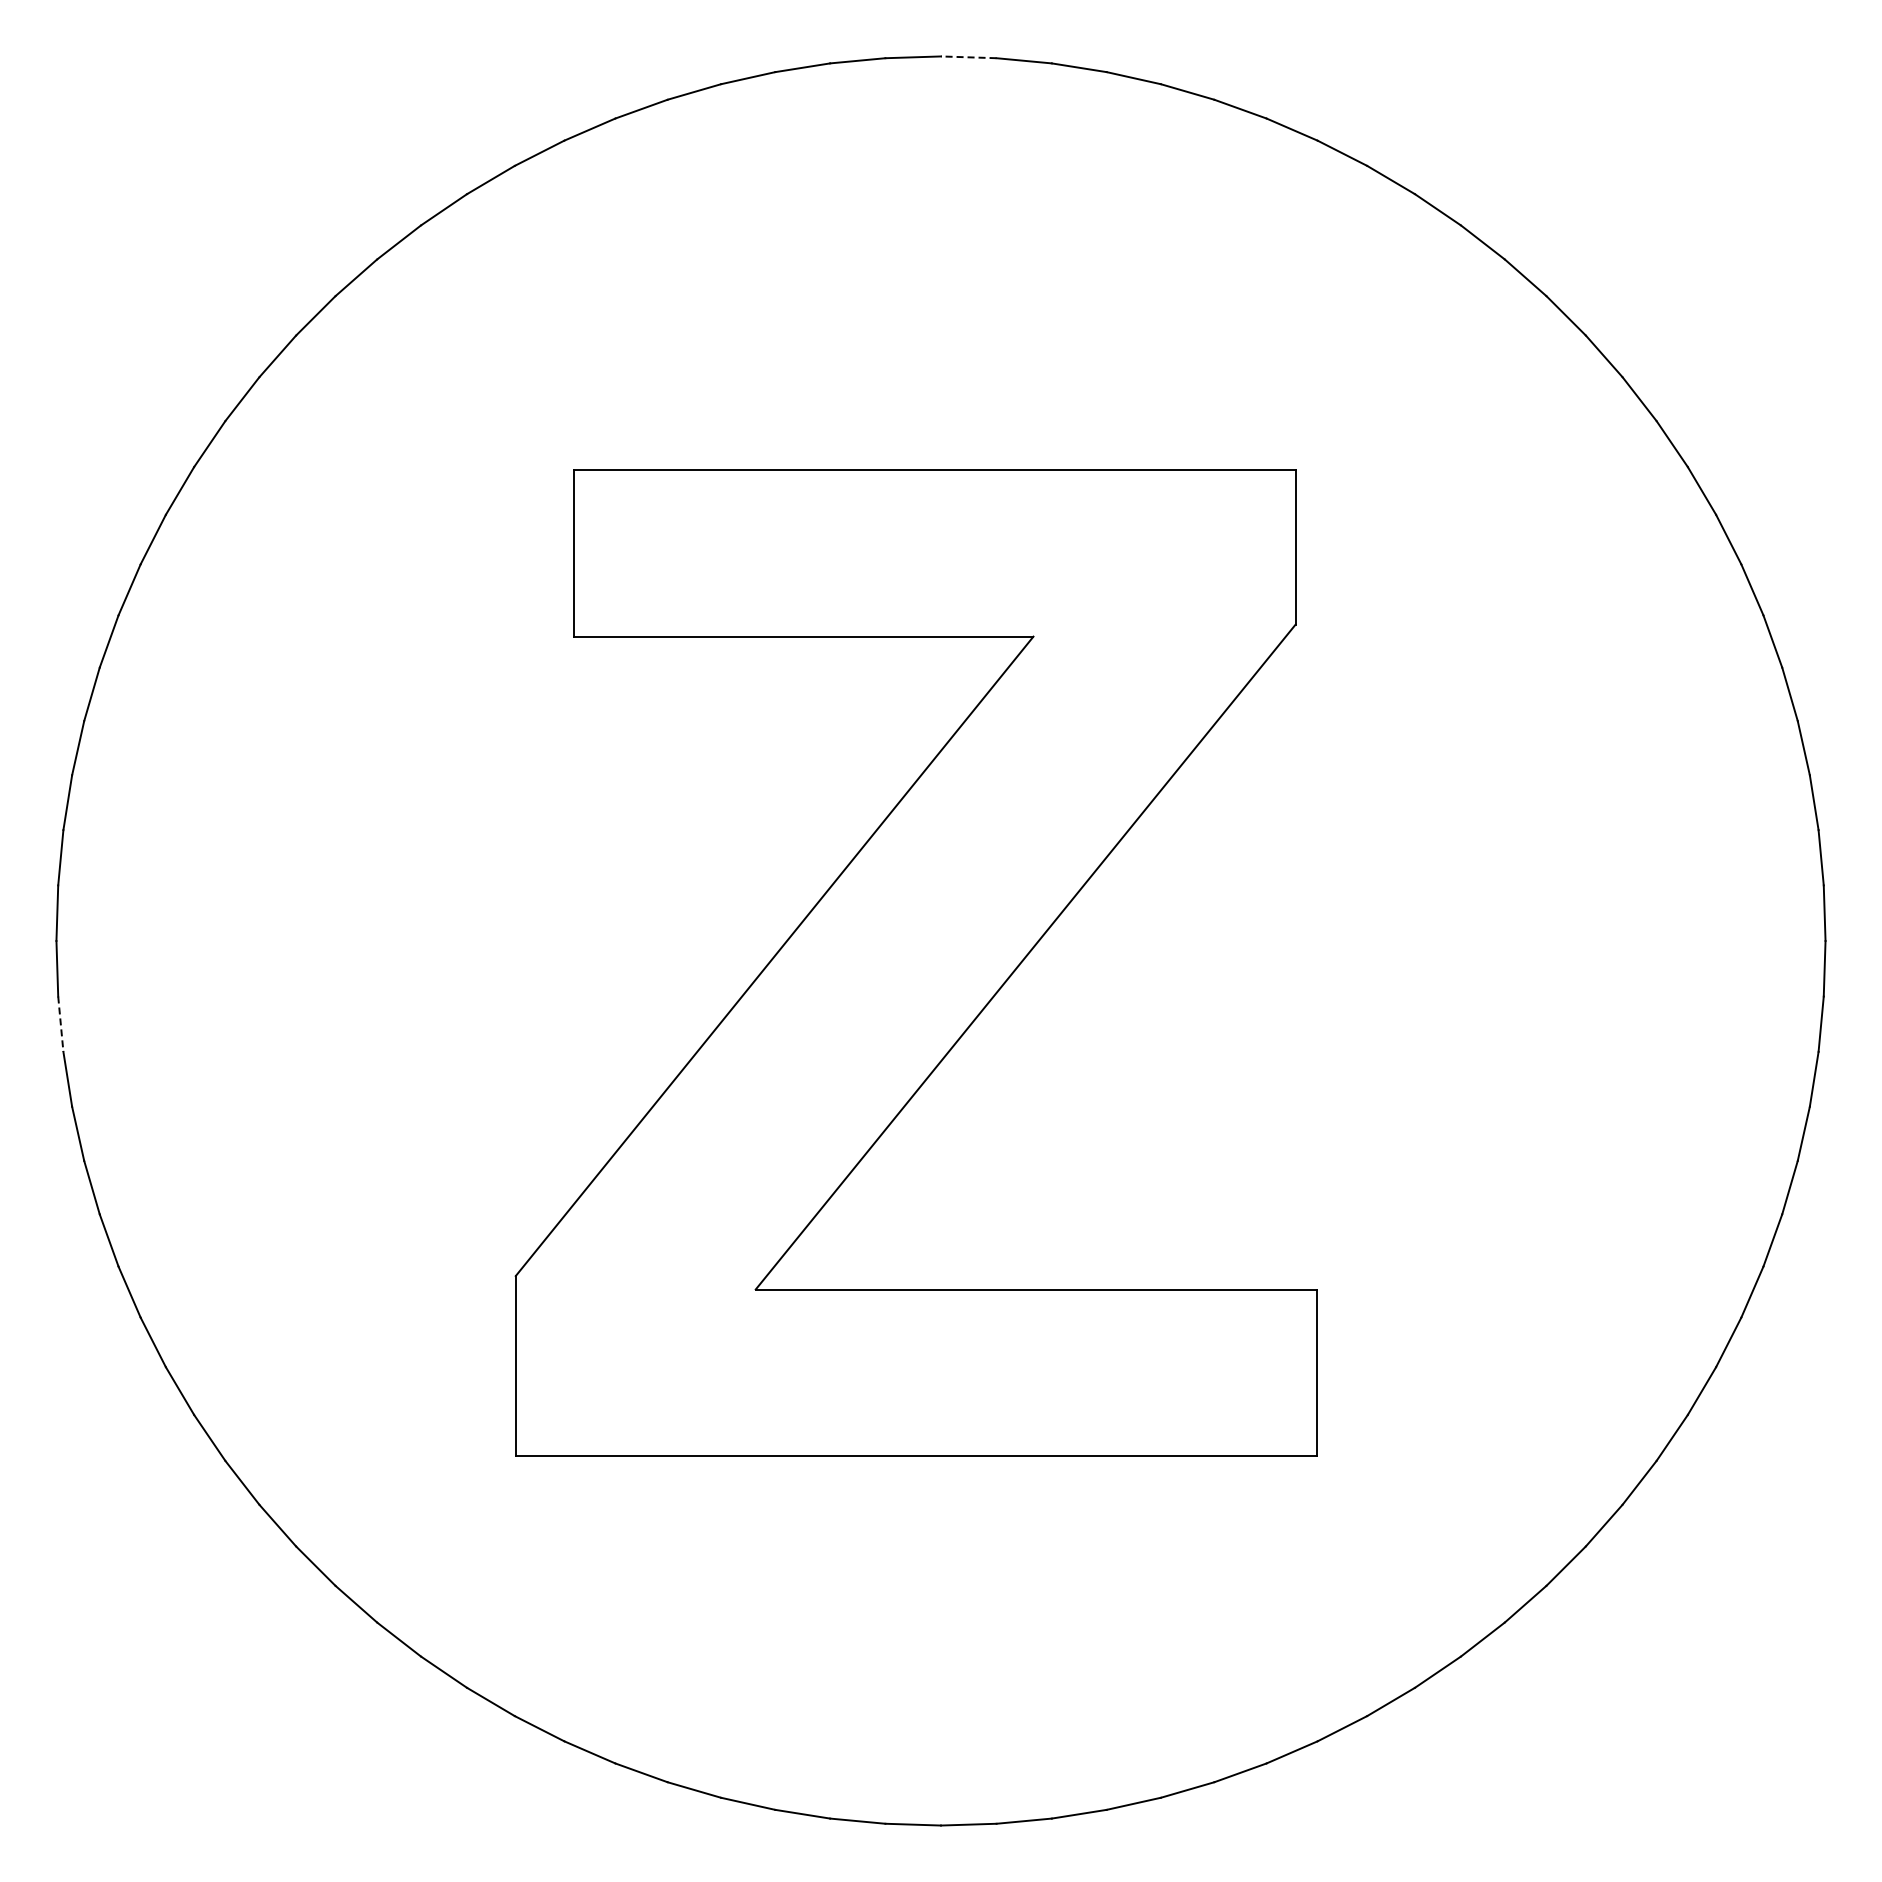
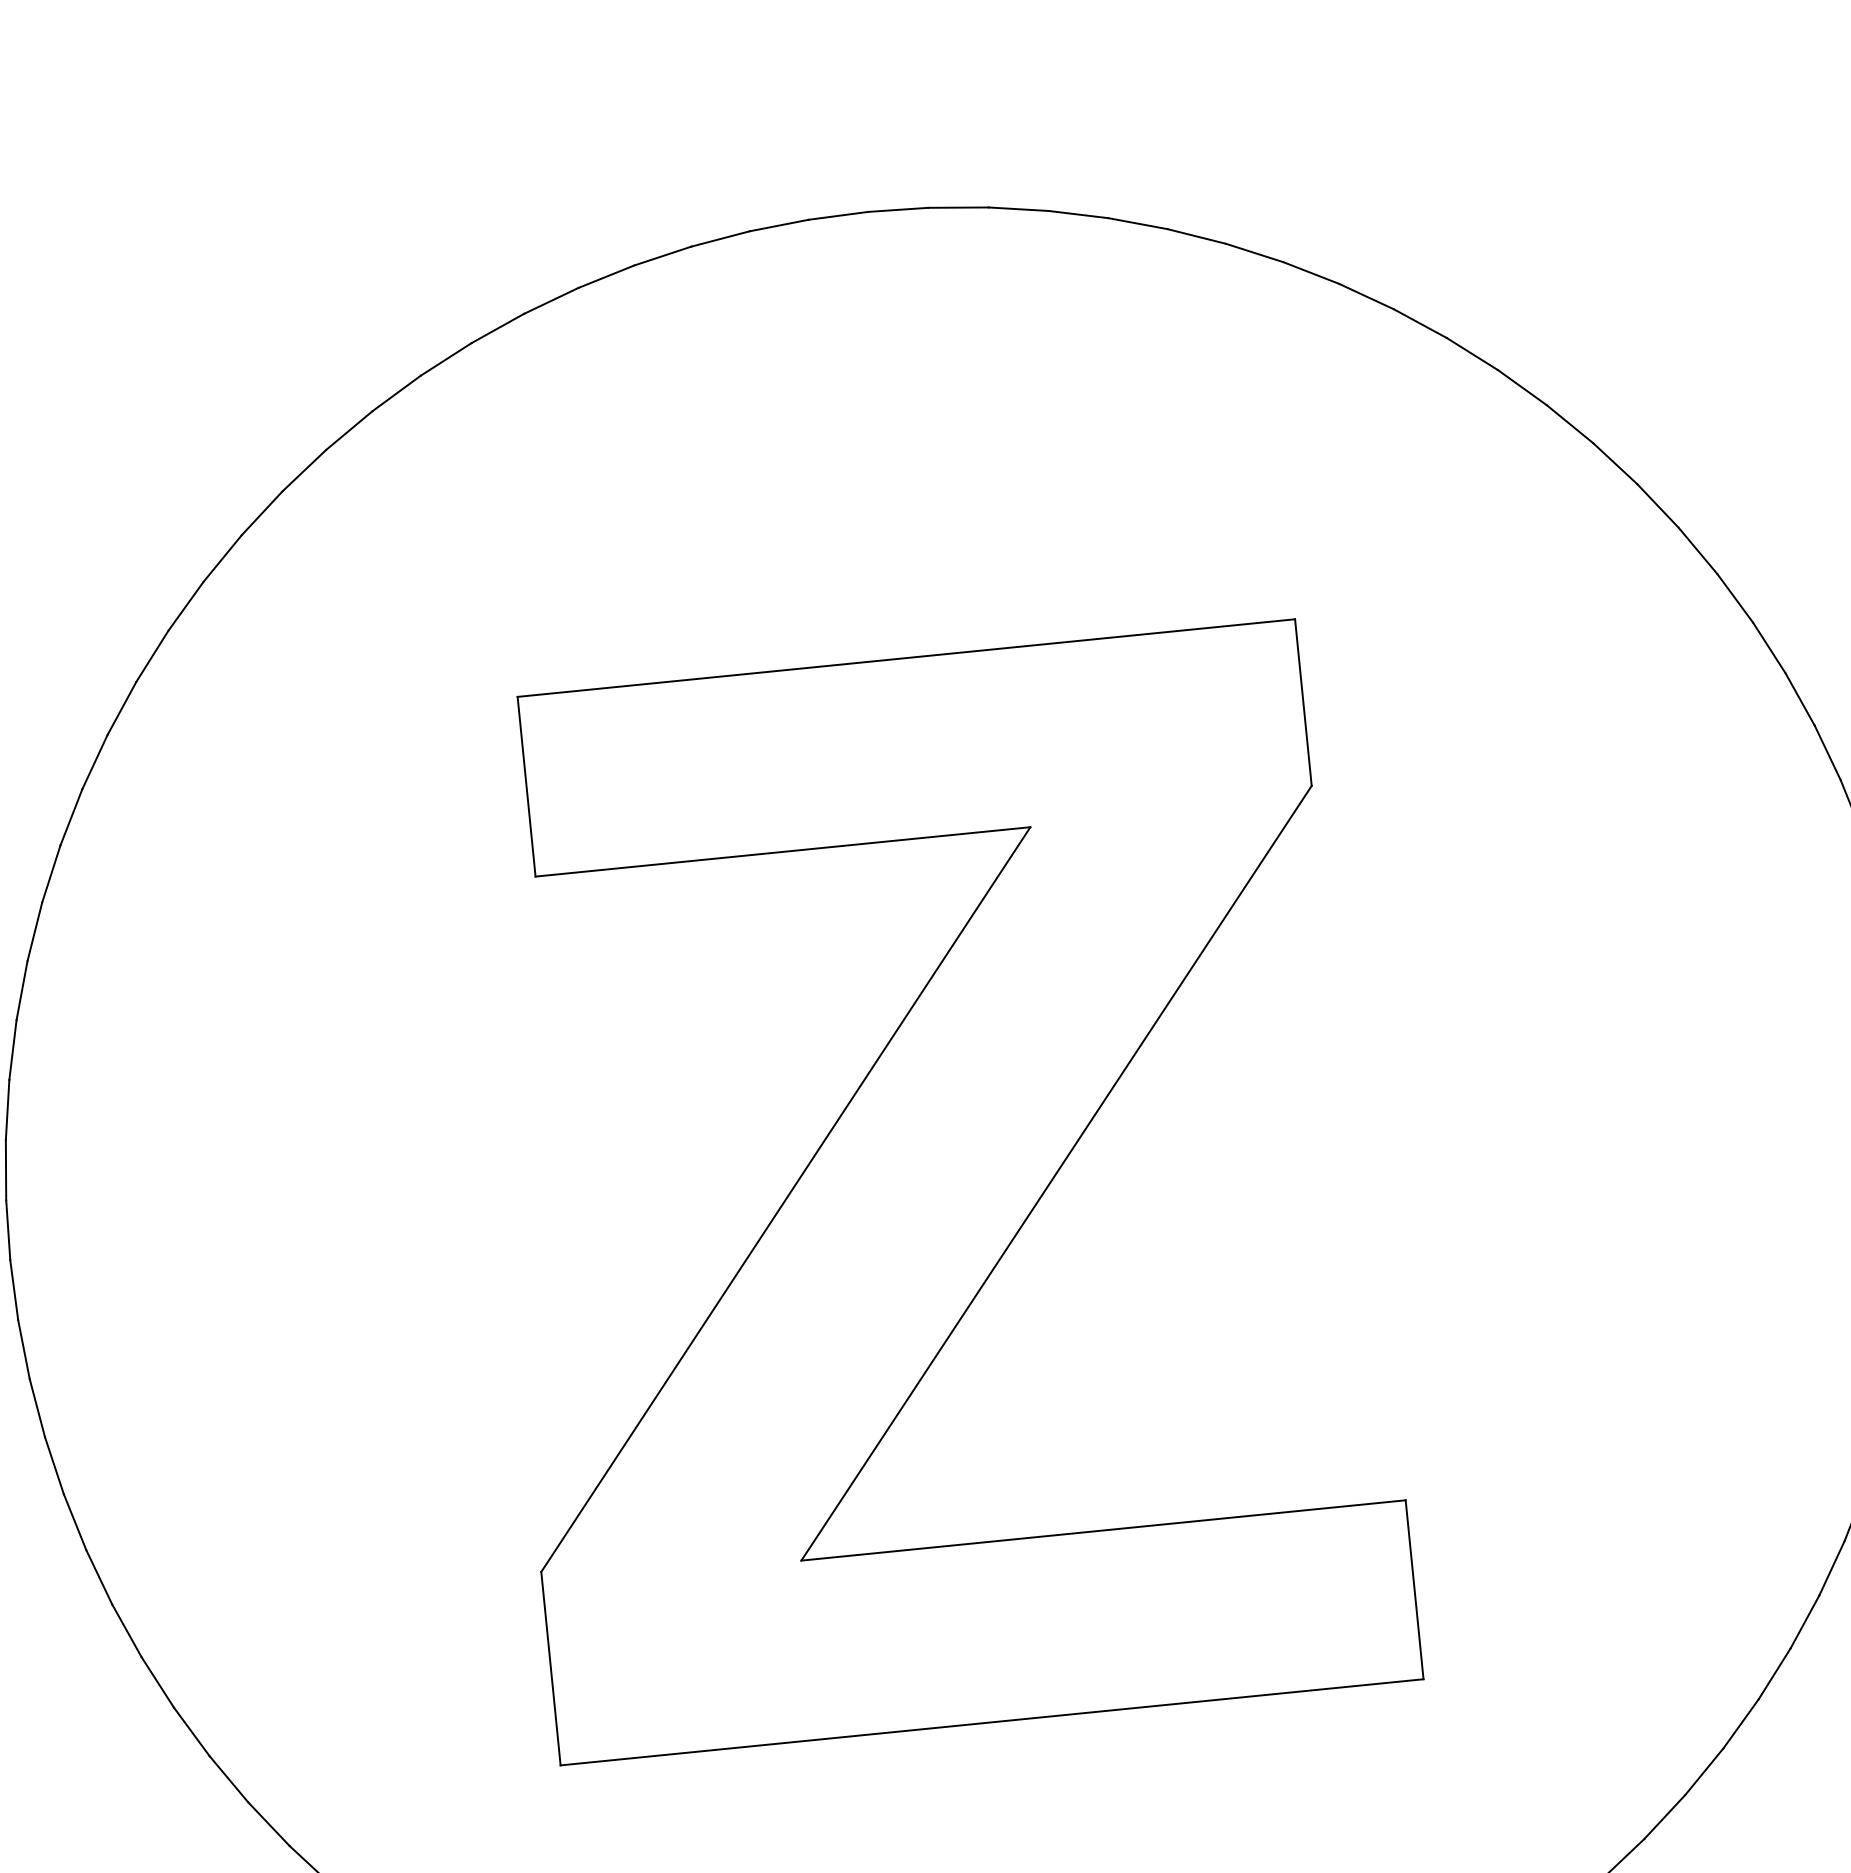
line: (968, 57) -> (898, 210), dashed -> solid
line: (60, 1024) -> (23, 1349), dashed -> solid

